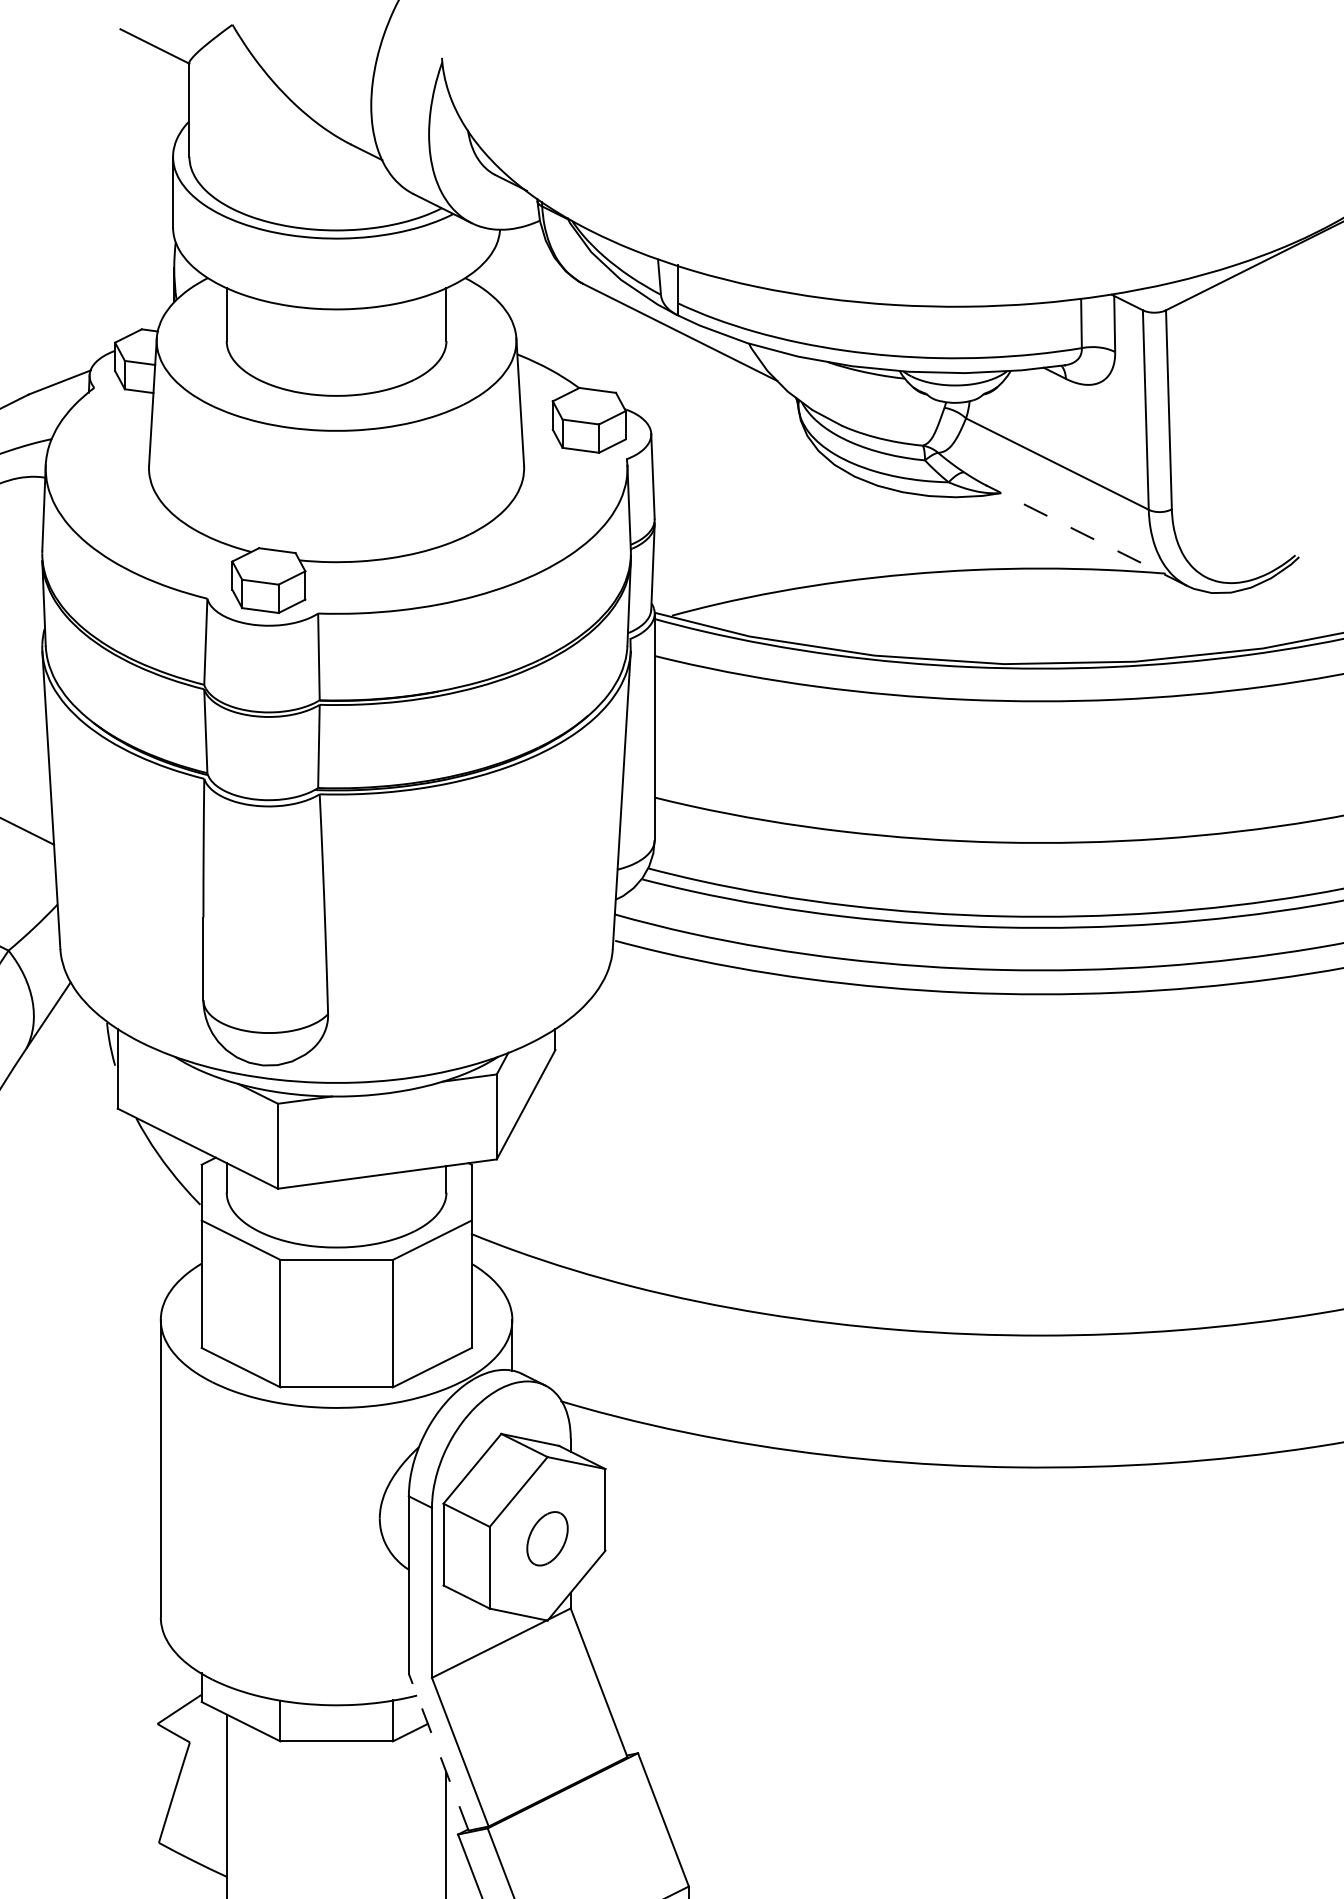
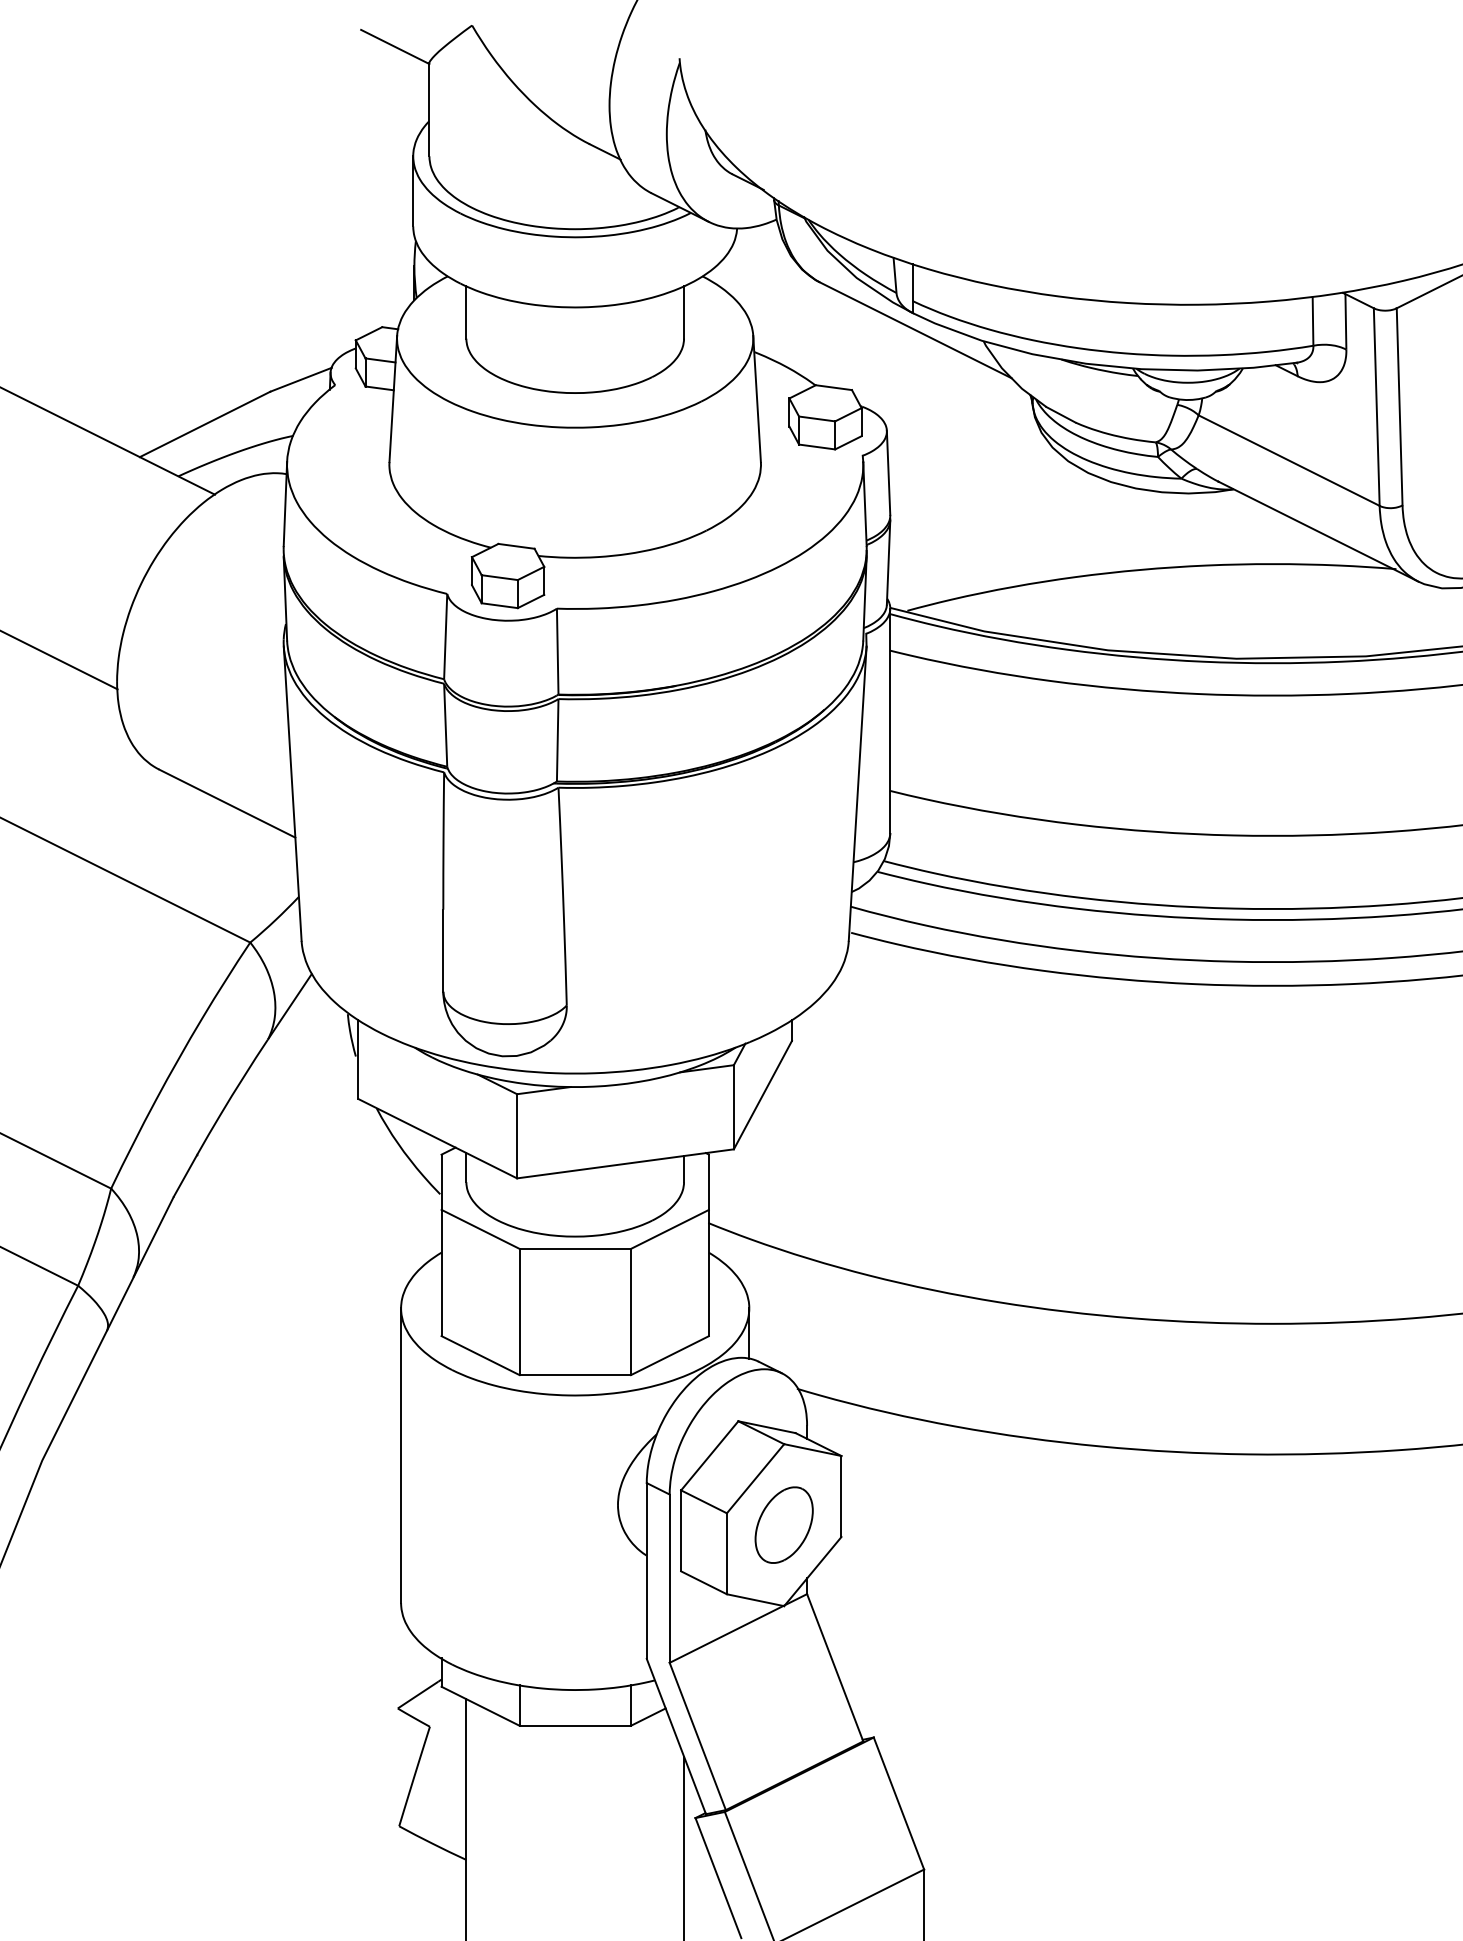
line: (1087, 535) -> (1318, 531), dashed -> solid
part: (546, 1538) -> (783, 1524), size x1.43
line: (438, 1752) -> (676, 1736), dashed -> solid

